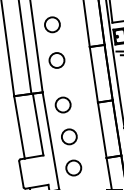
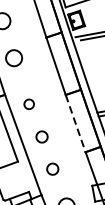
circle: (62, 104) -> (28, 103), size x0.6
line: (102, 130) -> (75, 123), solid -> dashed
circle: (69, 136) -> (42, 136), size x0.7
circle: (73, 167) -> (52, 168), size x0.7

